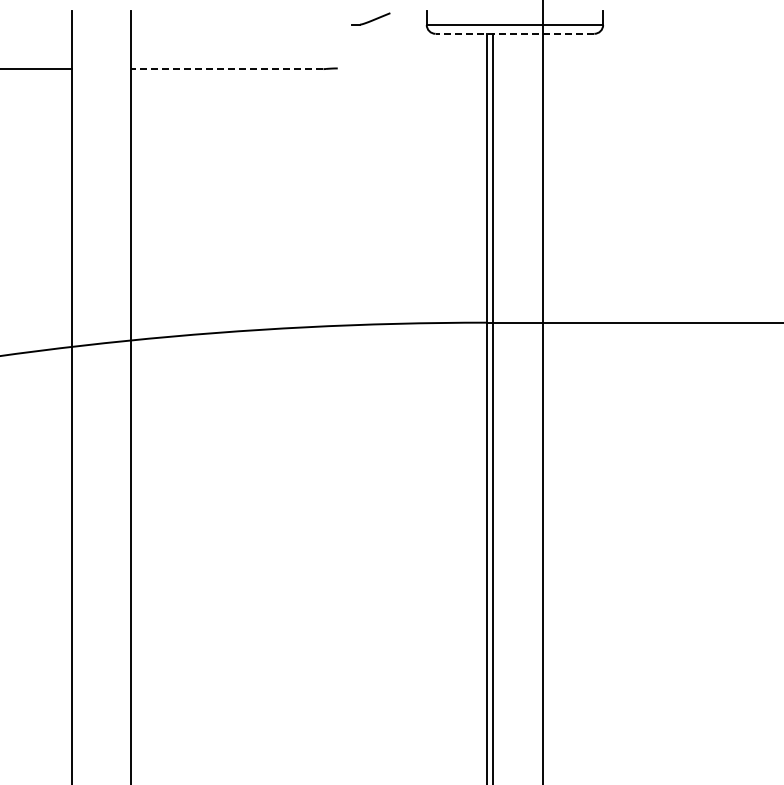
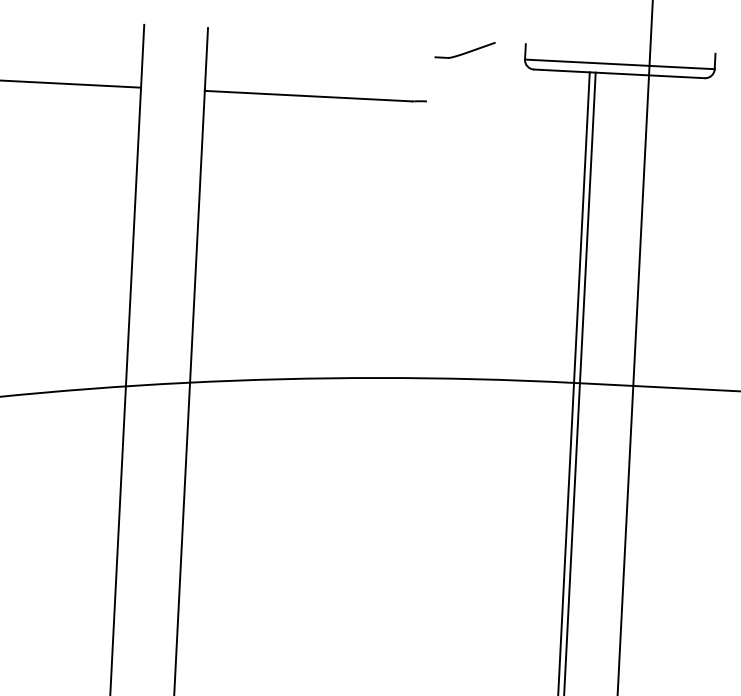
part: (370, 18) -> (464, 49), size x1.43
line: (514, 33) -> (618, 73), dashed -> solid
line: (226, 69) -> (307, 96), dashed -> solid

